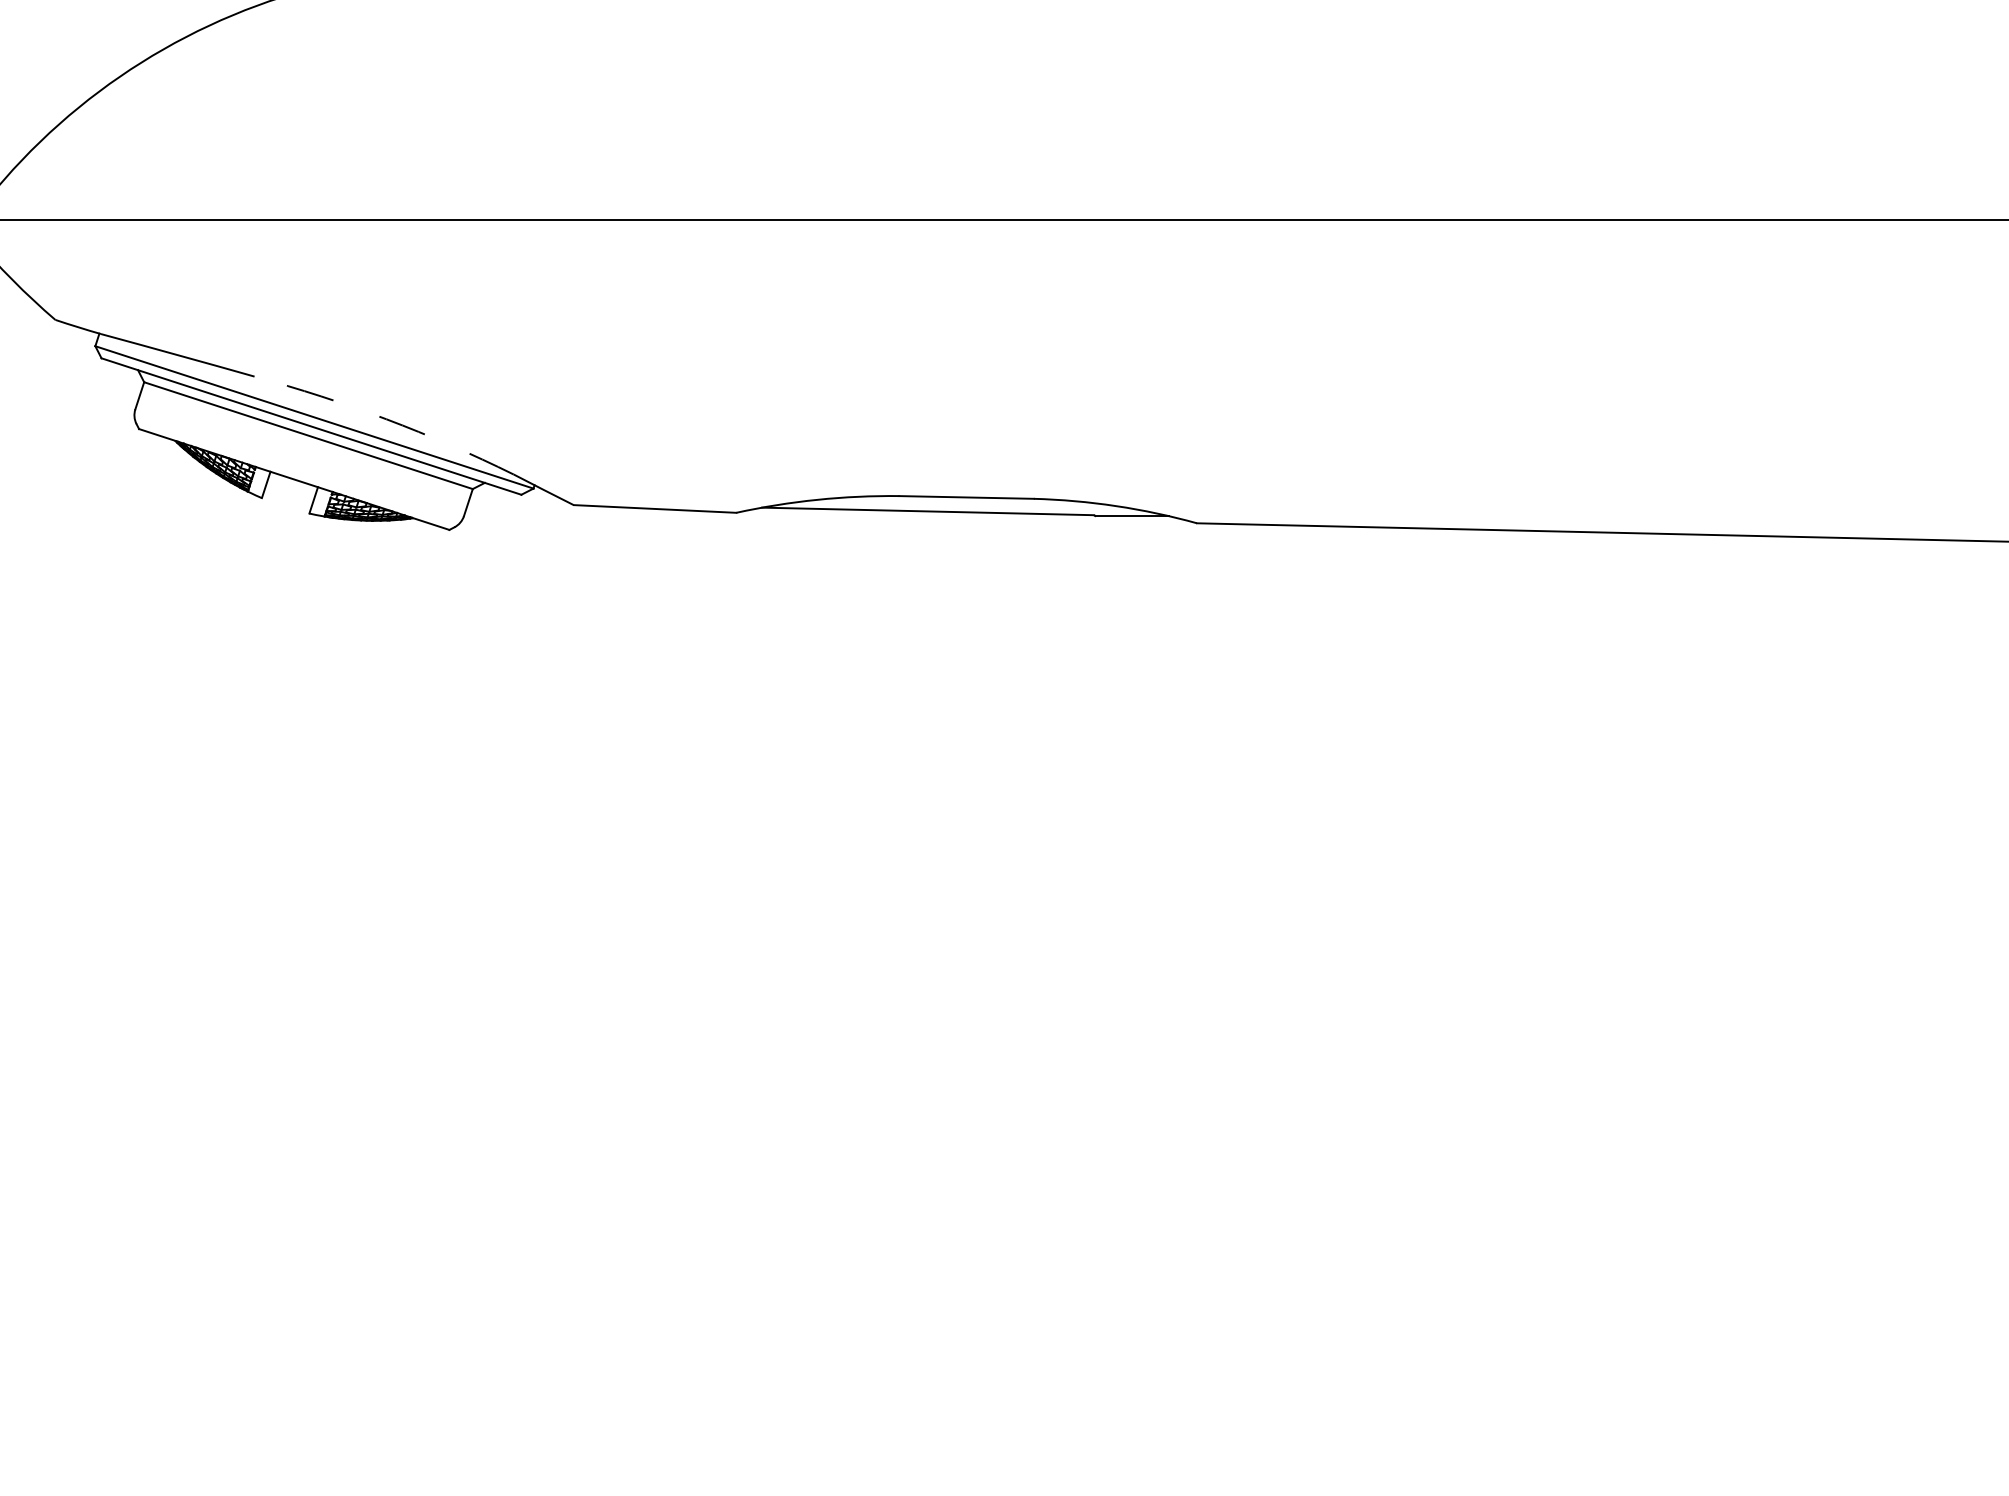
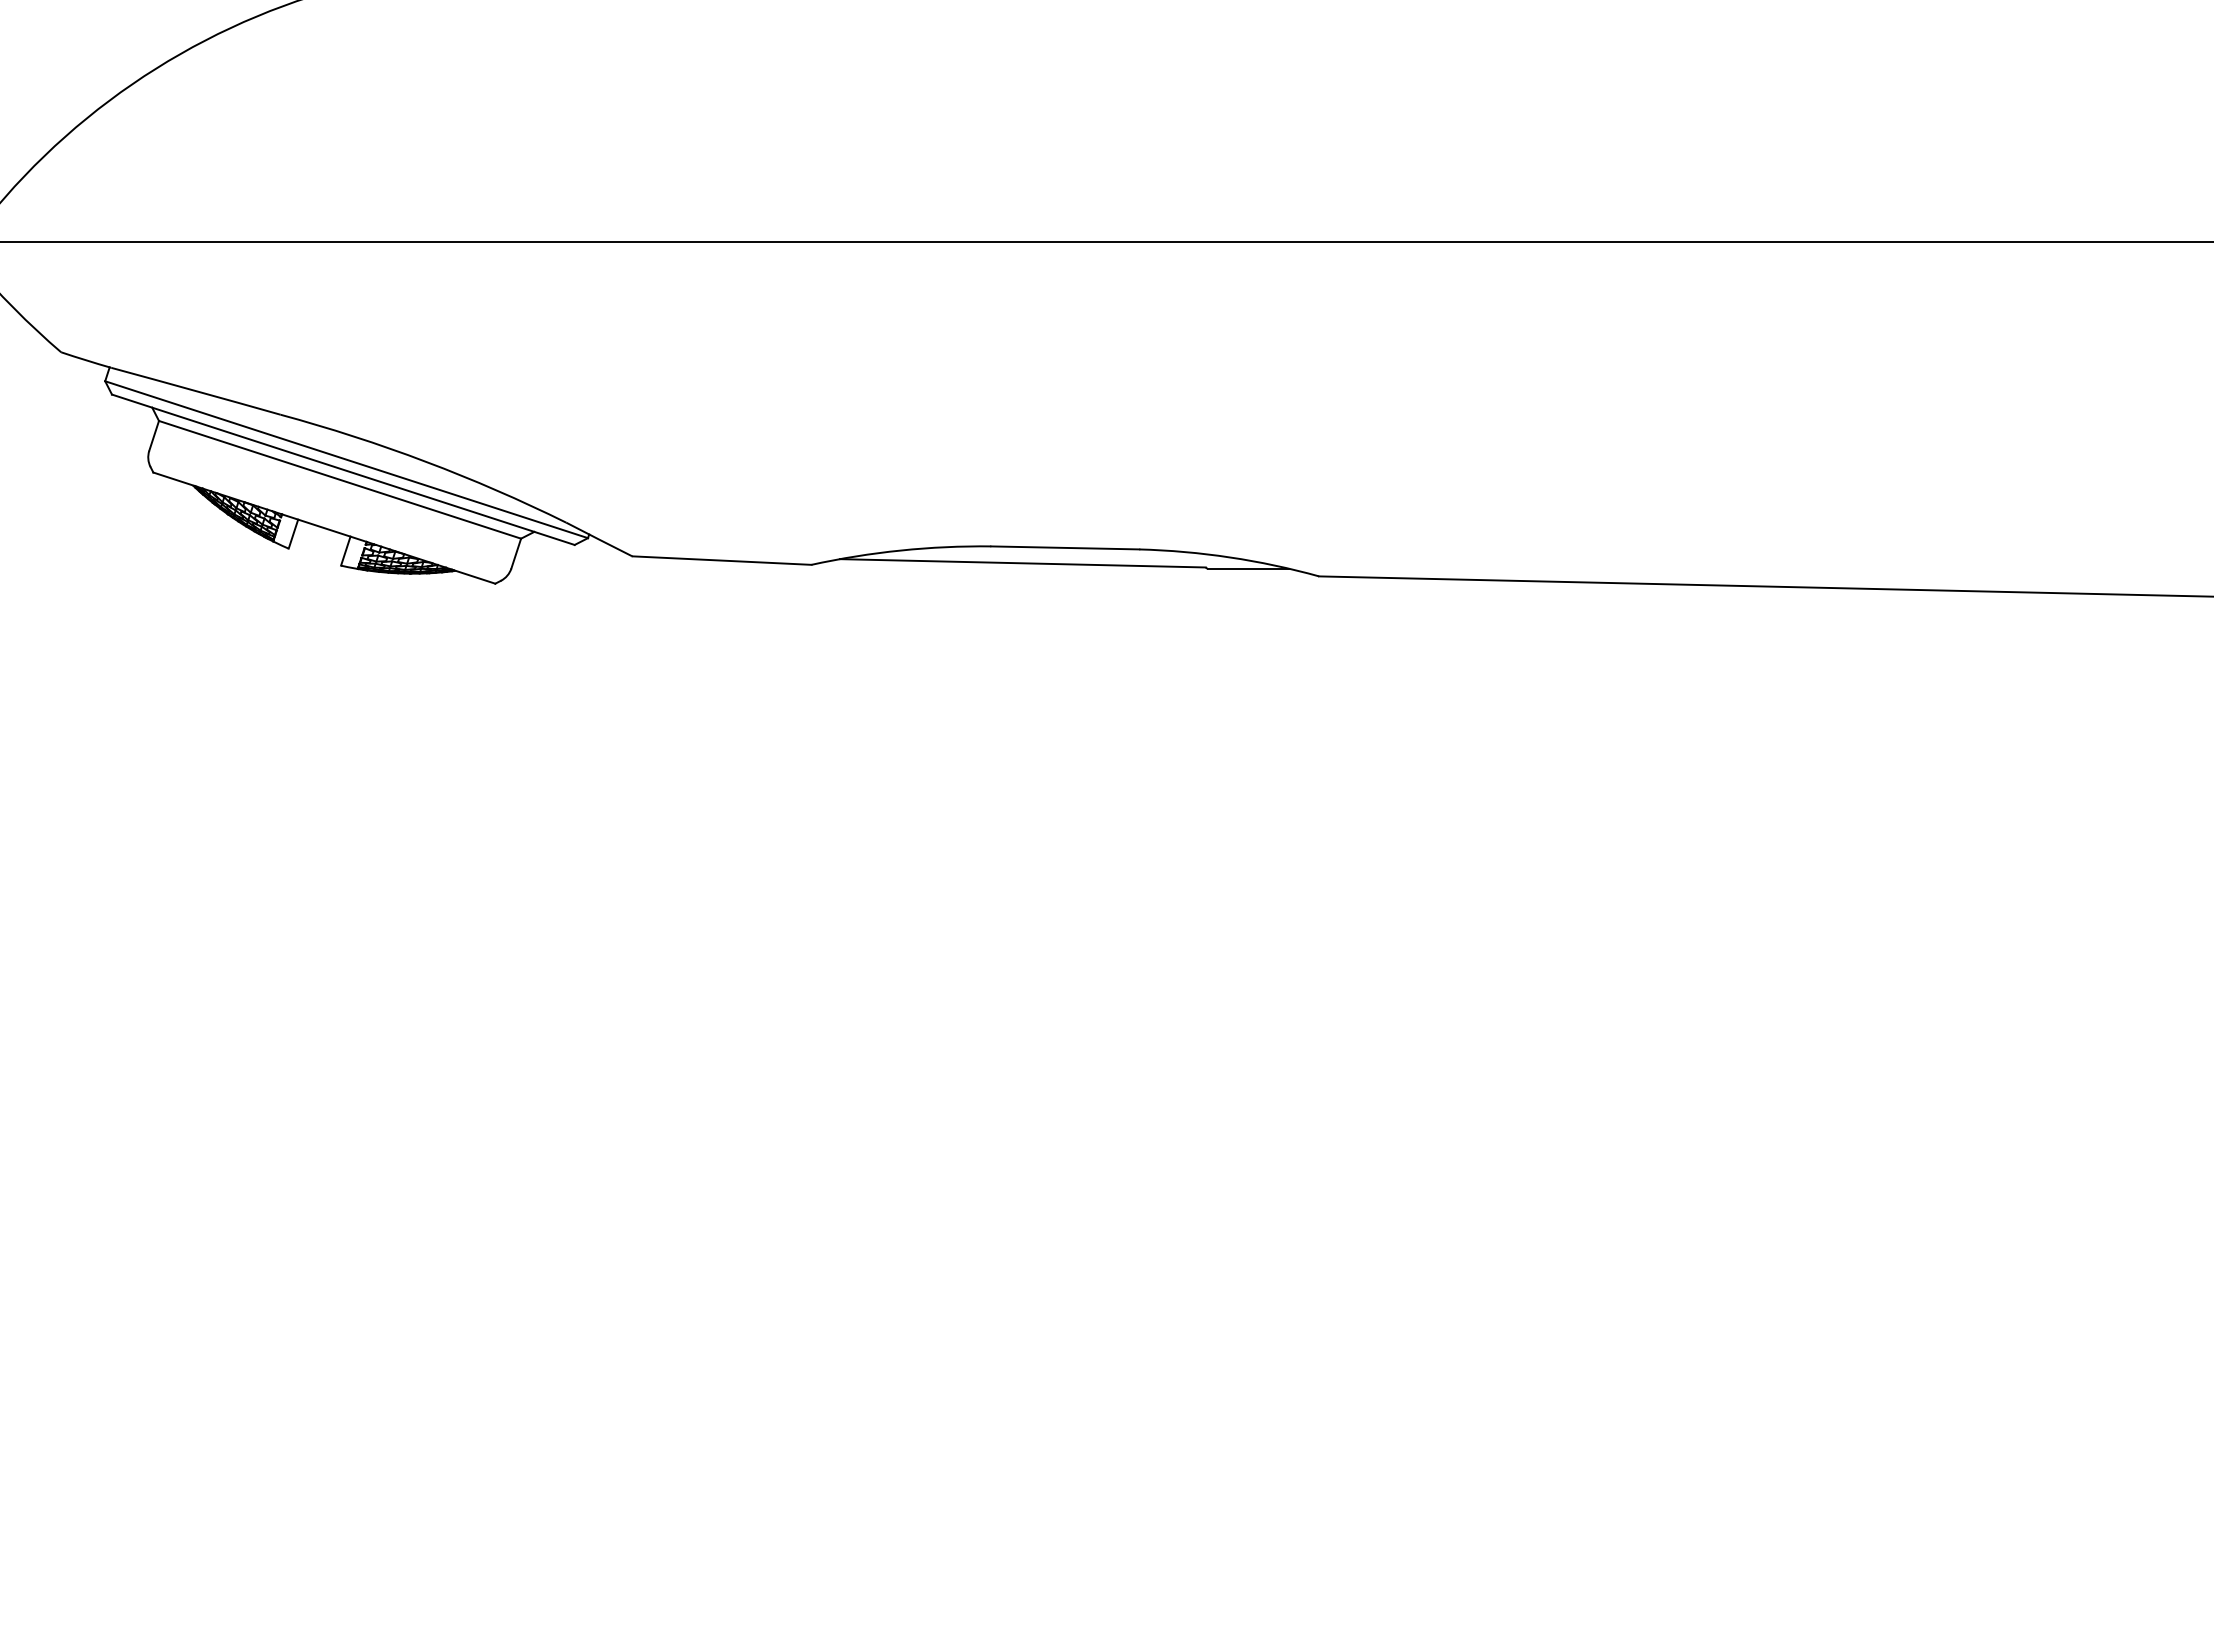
arc: (386, 419) -> (426, 461), dashed -> solid

